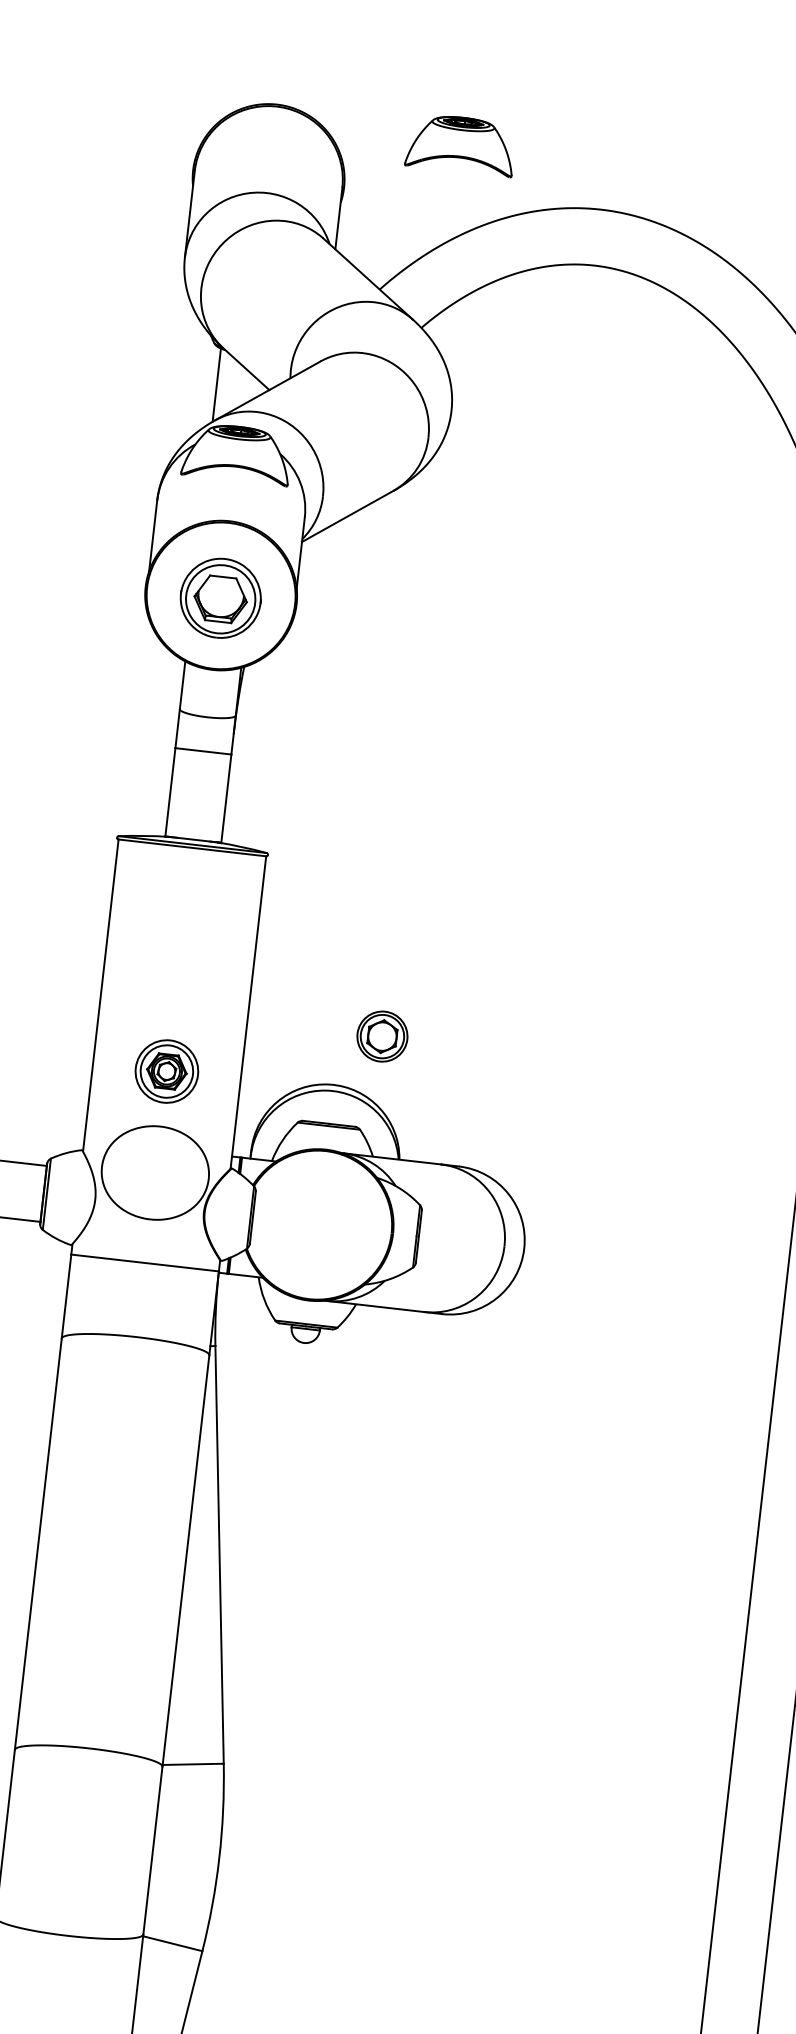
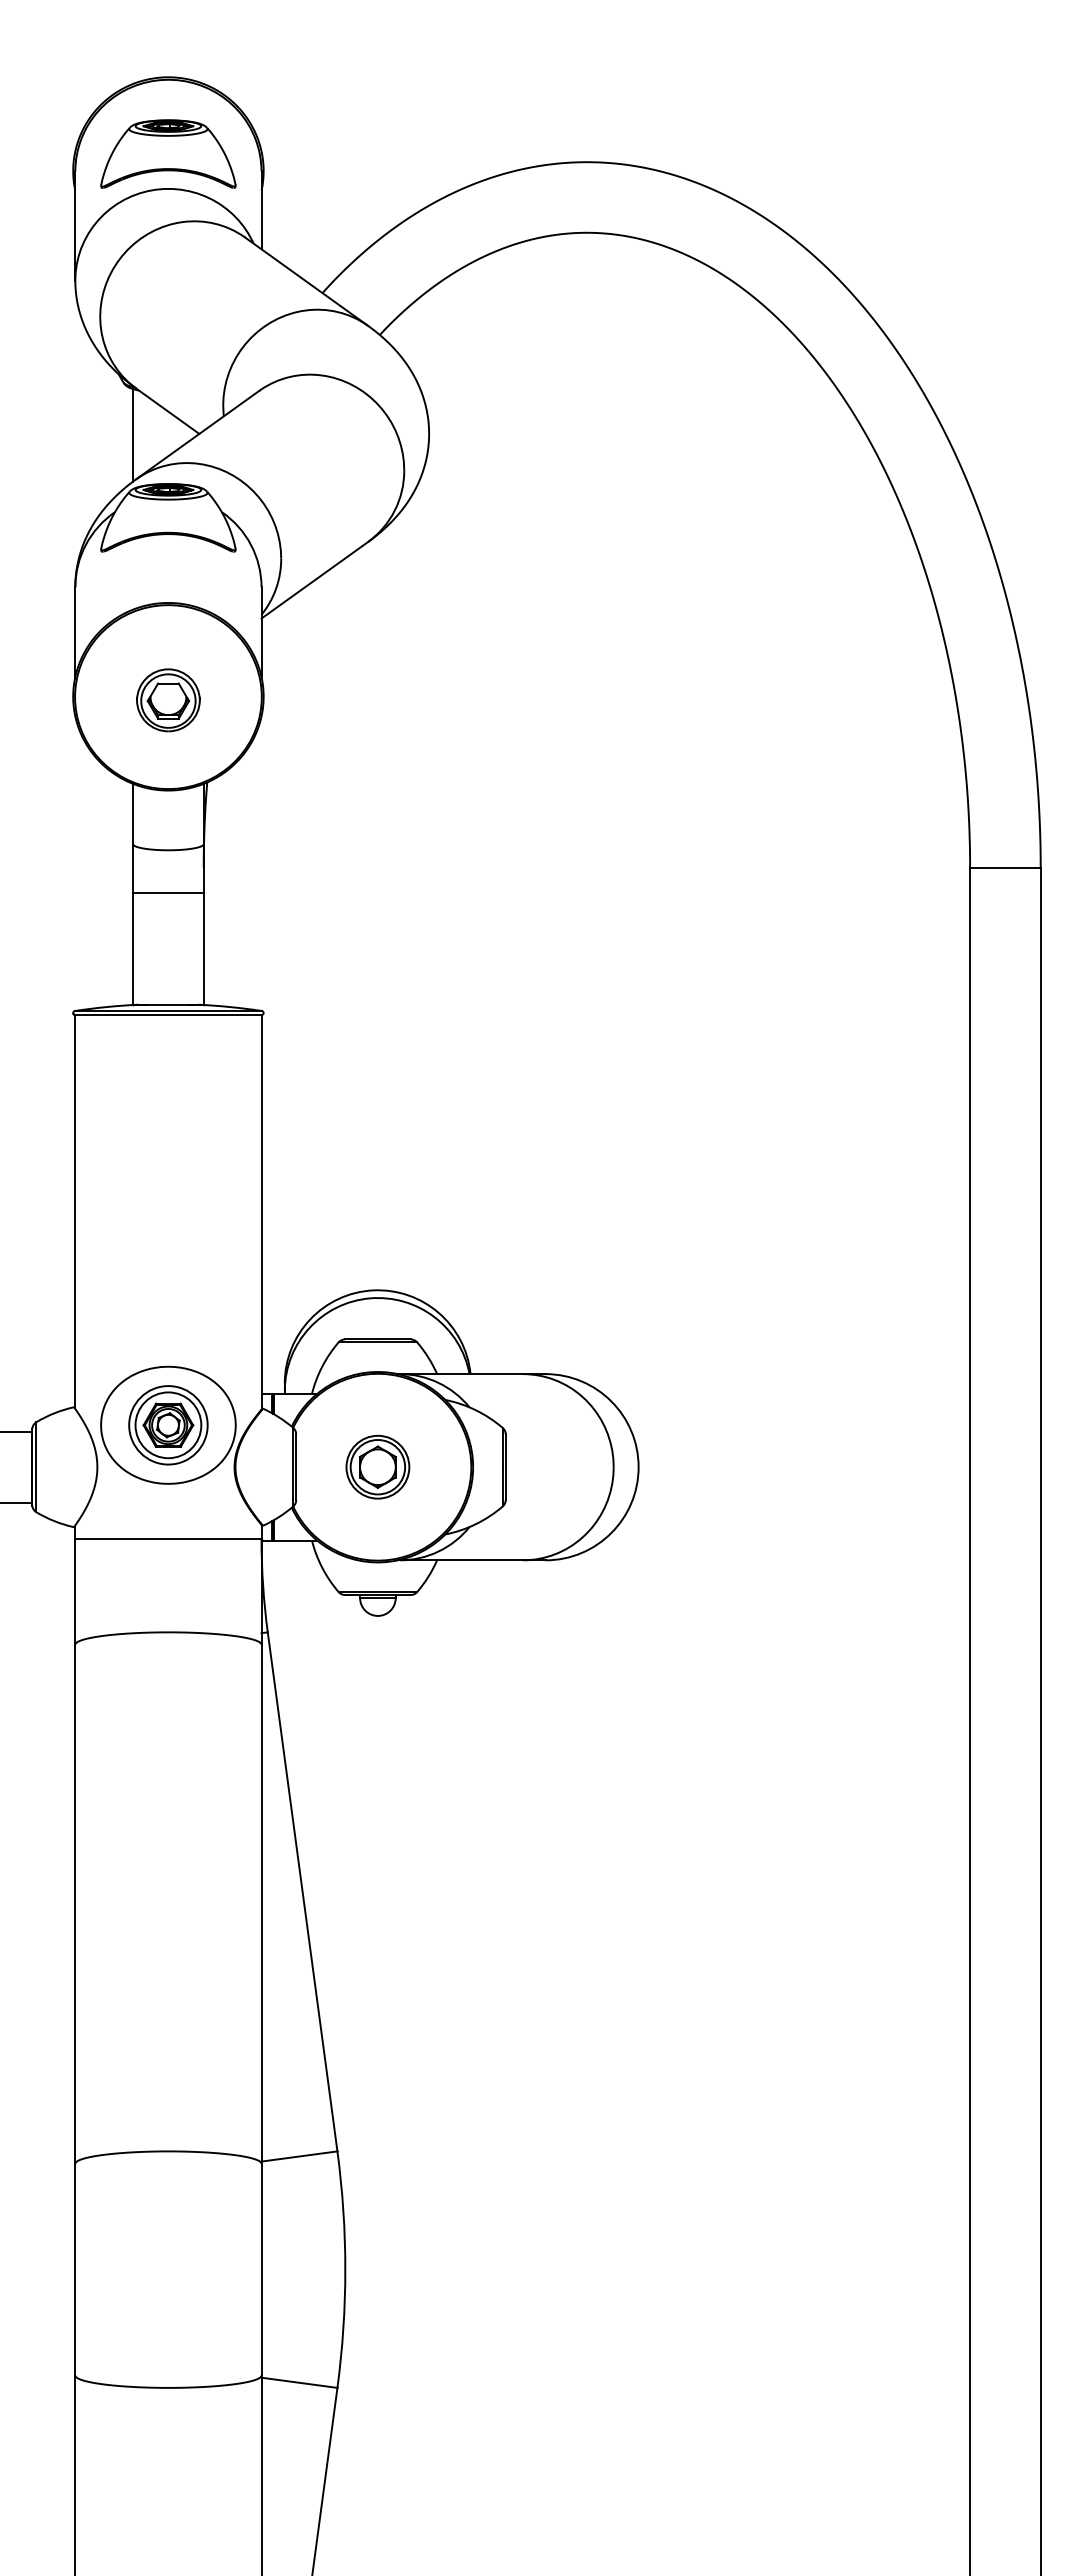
part: (461, 144) -> (168, 153), moved
part: (220, 598) -> (168, 700), size x0.62
part: (382, 1036) -> (377, 1466), moved
part: (166, 1071) -> (168, 1425), moved

